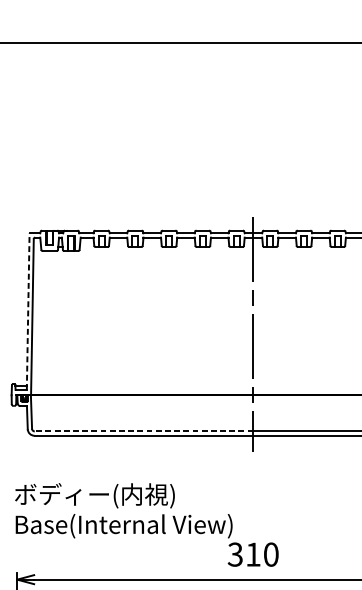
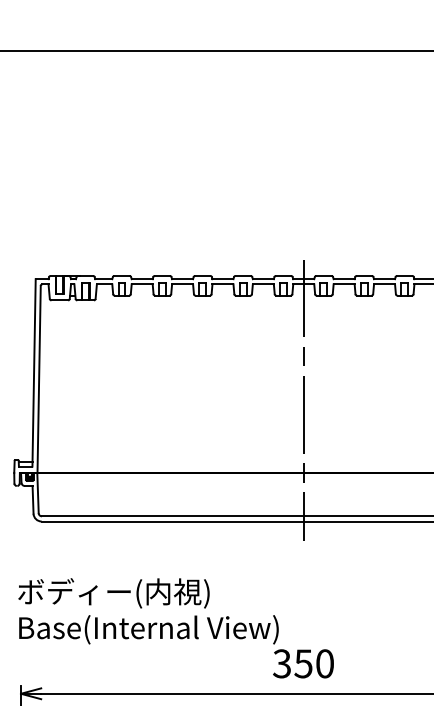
line: (28, 311) -> (34, 372), dashed -> solid
line: (143, 431) -> (172, 516), dashed -> solid
text: (253, 554) -> (303, 663), 310 -> 350

